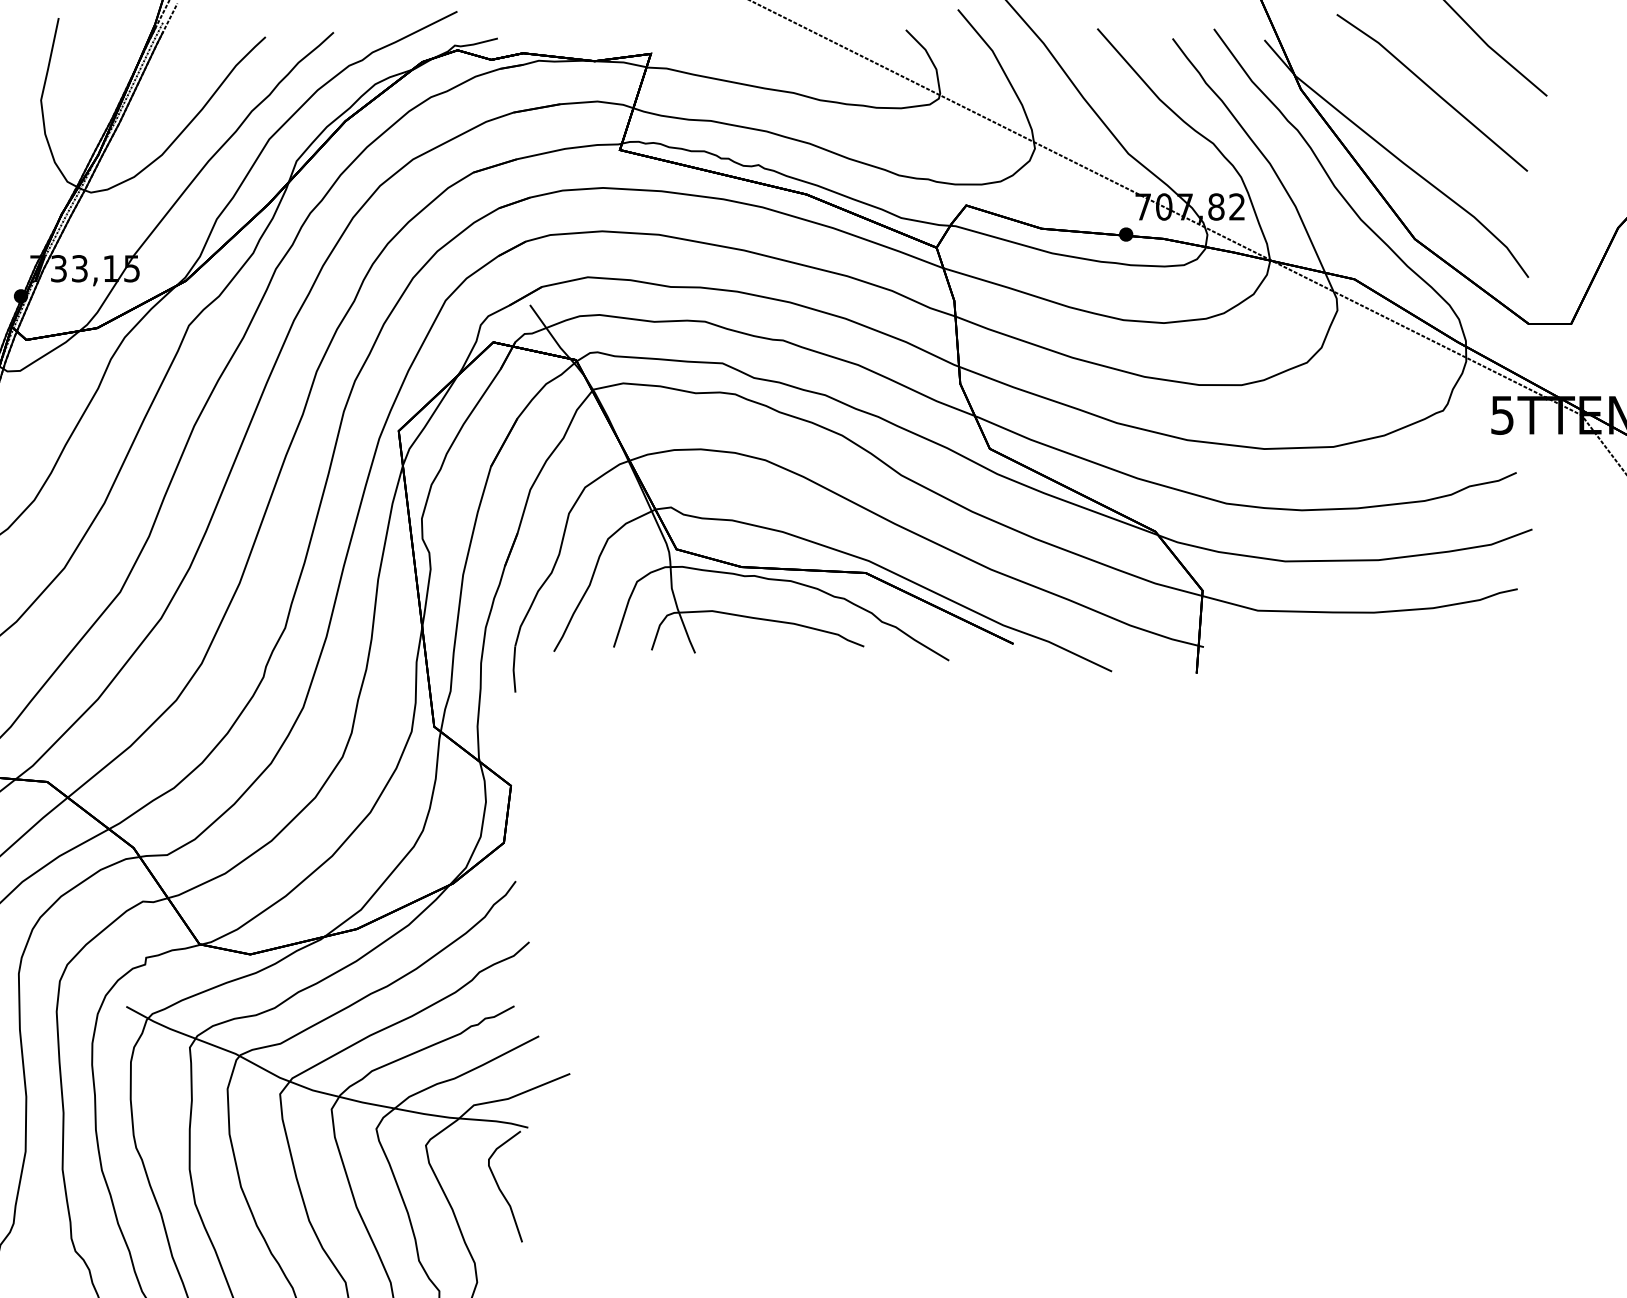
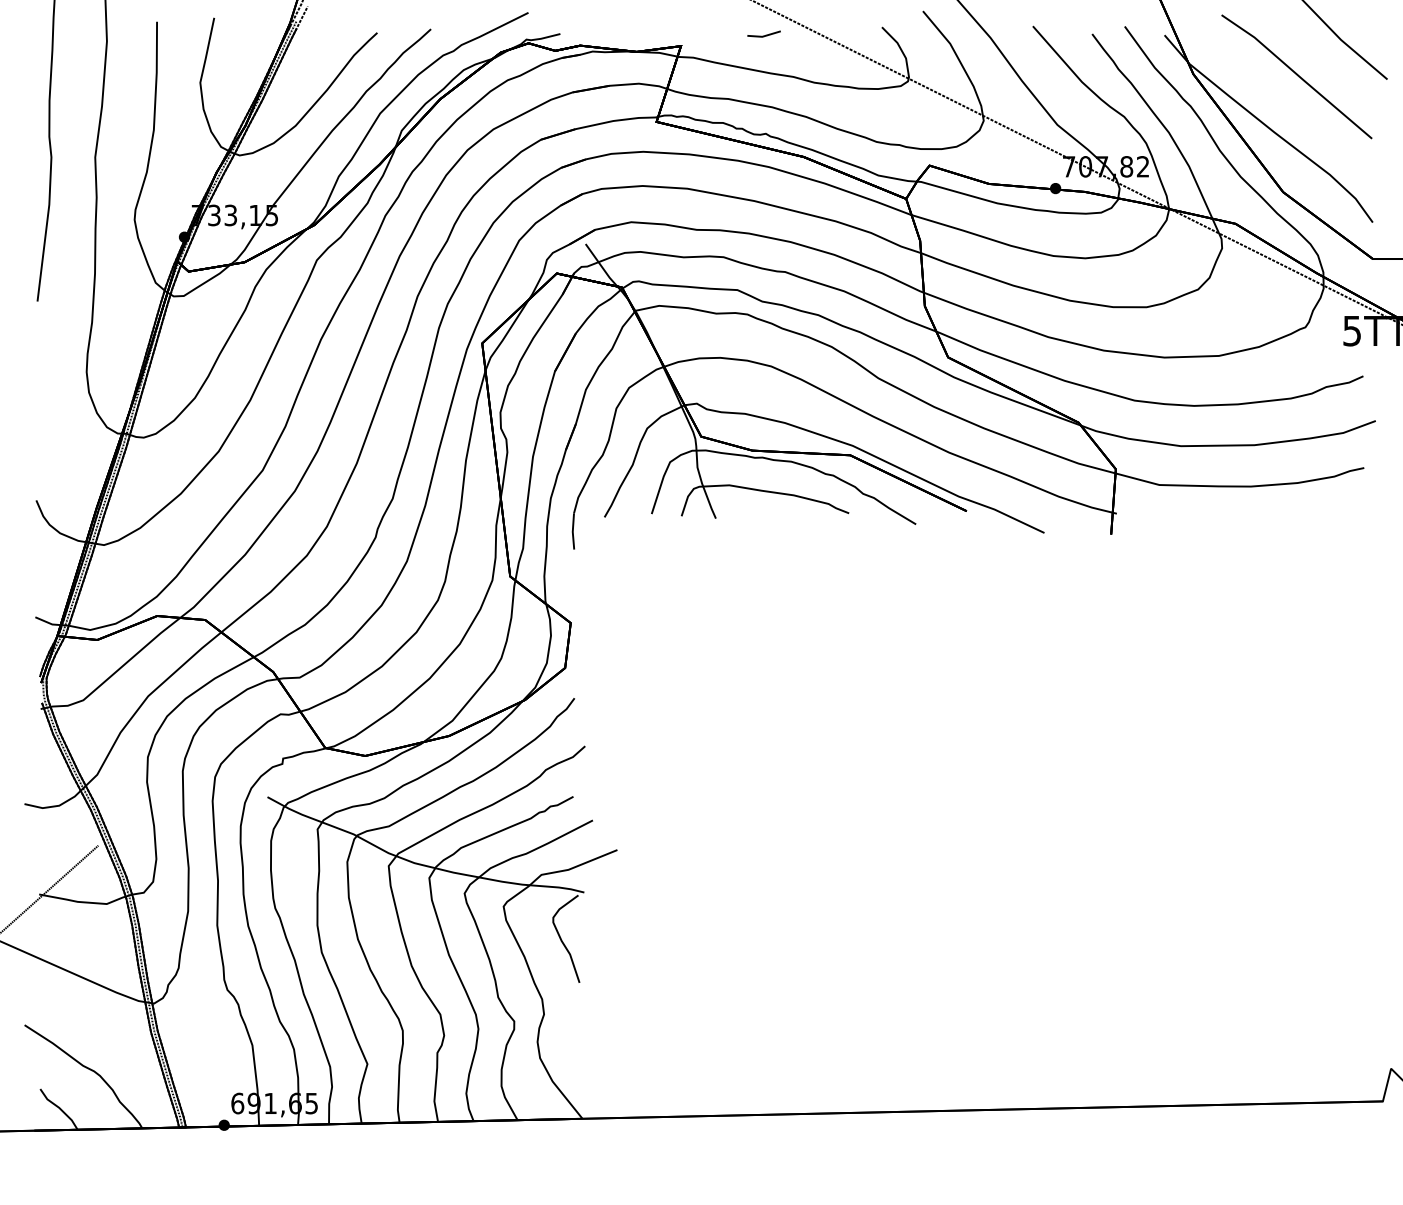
line: (755, 40) -> (763, 35), added

